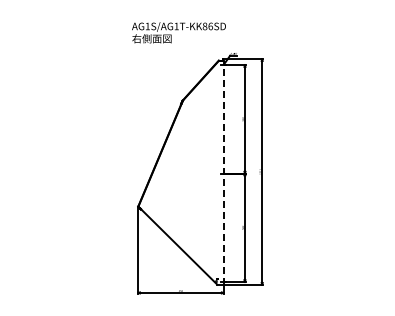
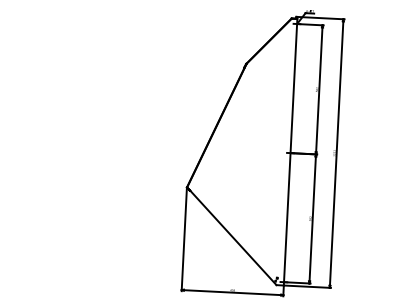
line: (223, 172) -> (290, 151), dashed -> solid

